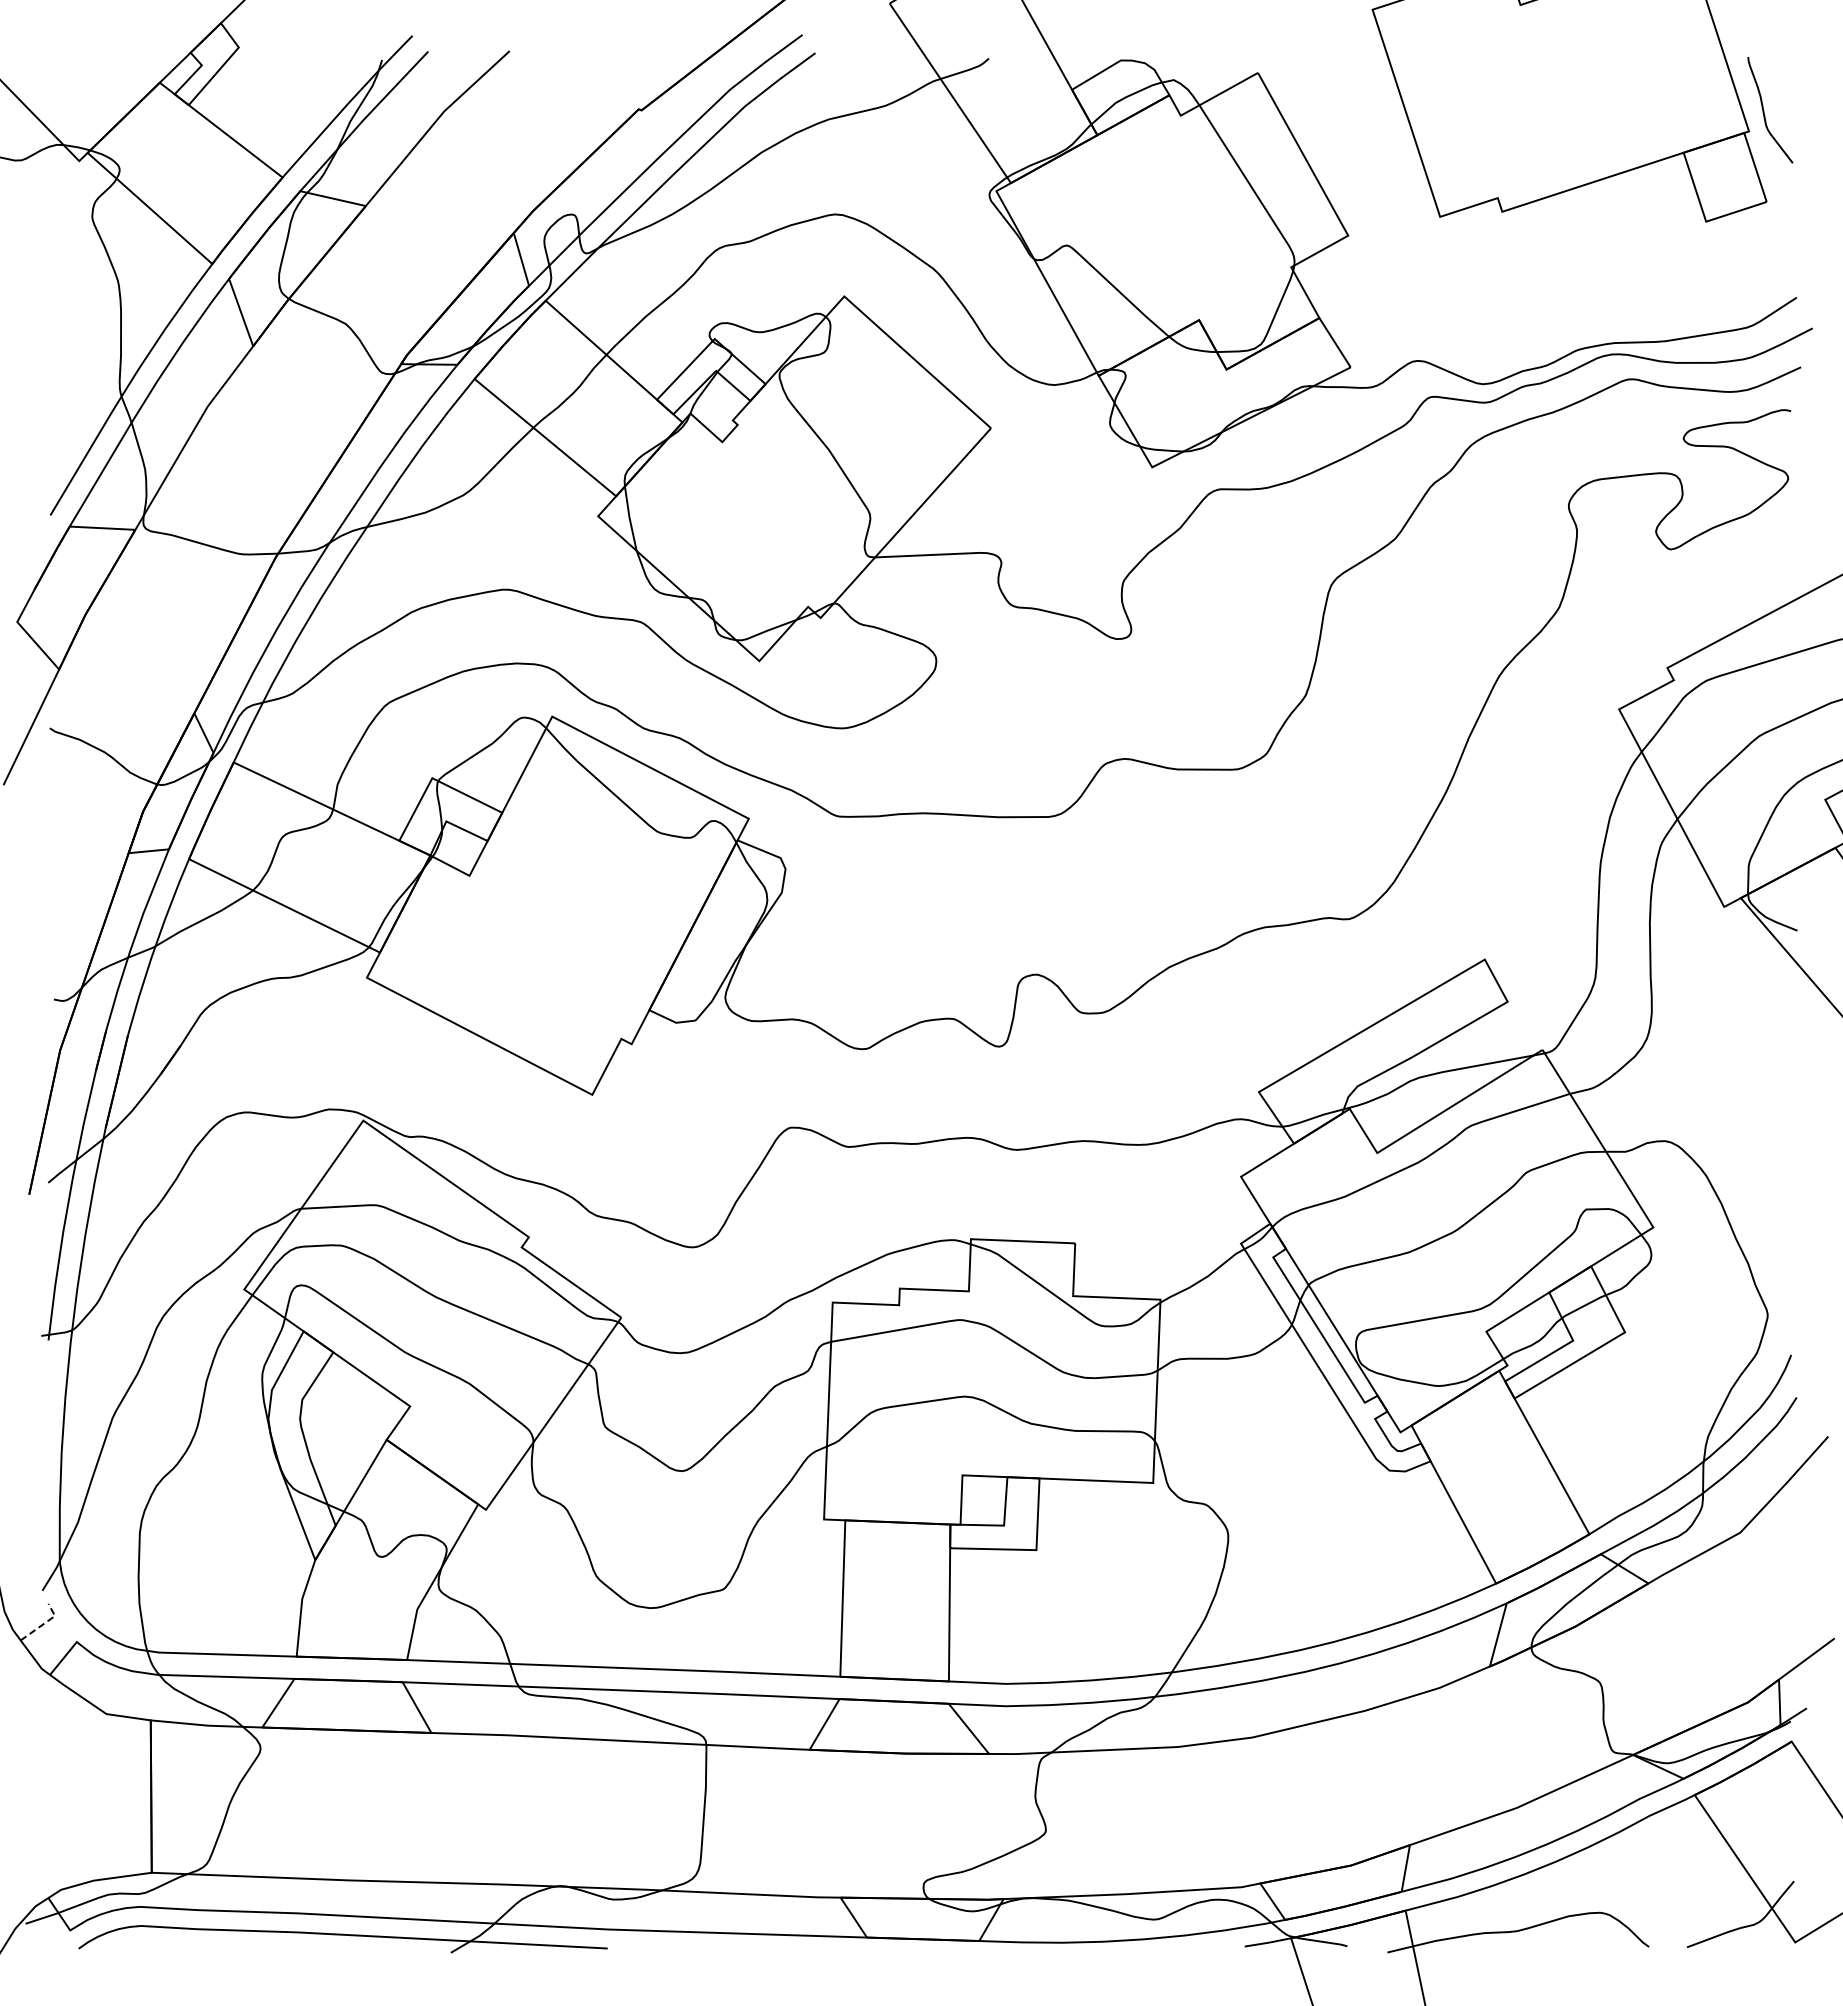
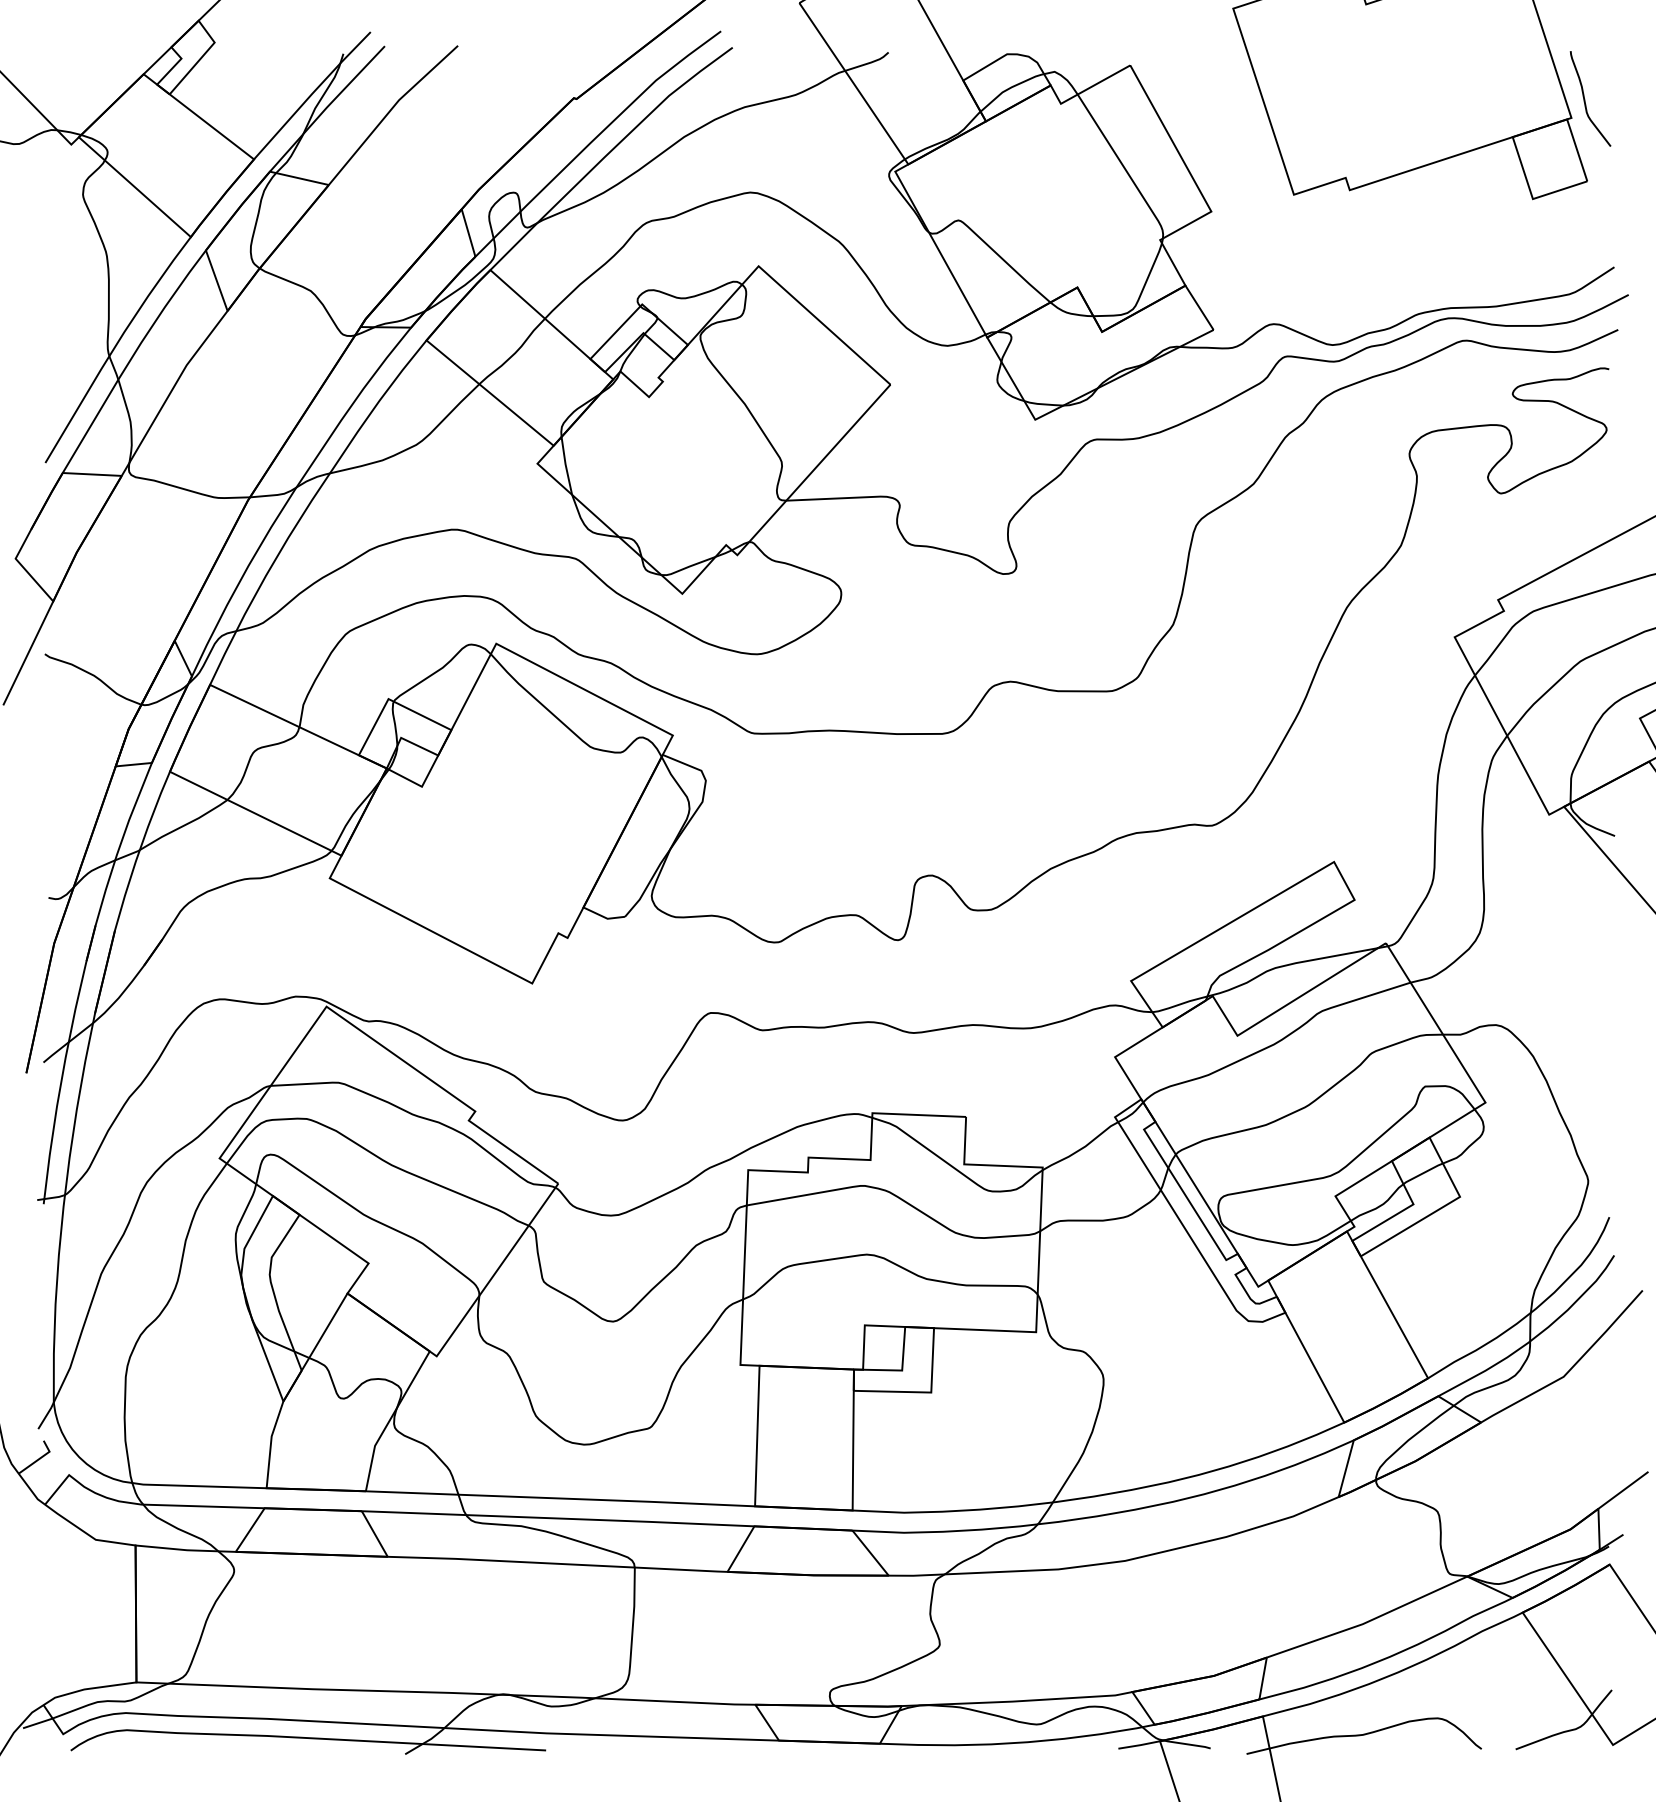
line: (43, 1623) -> (39, 1458), dashed -> solid

